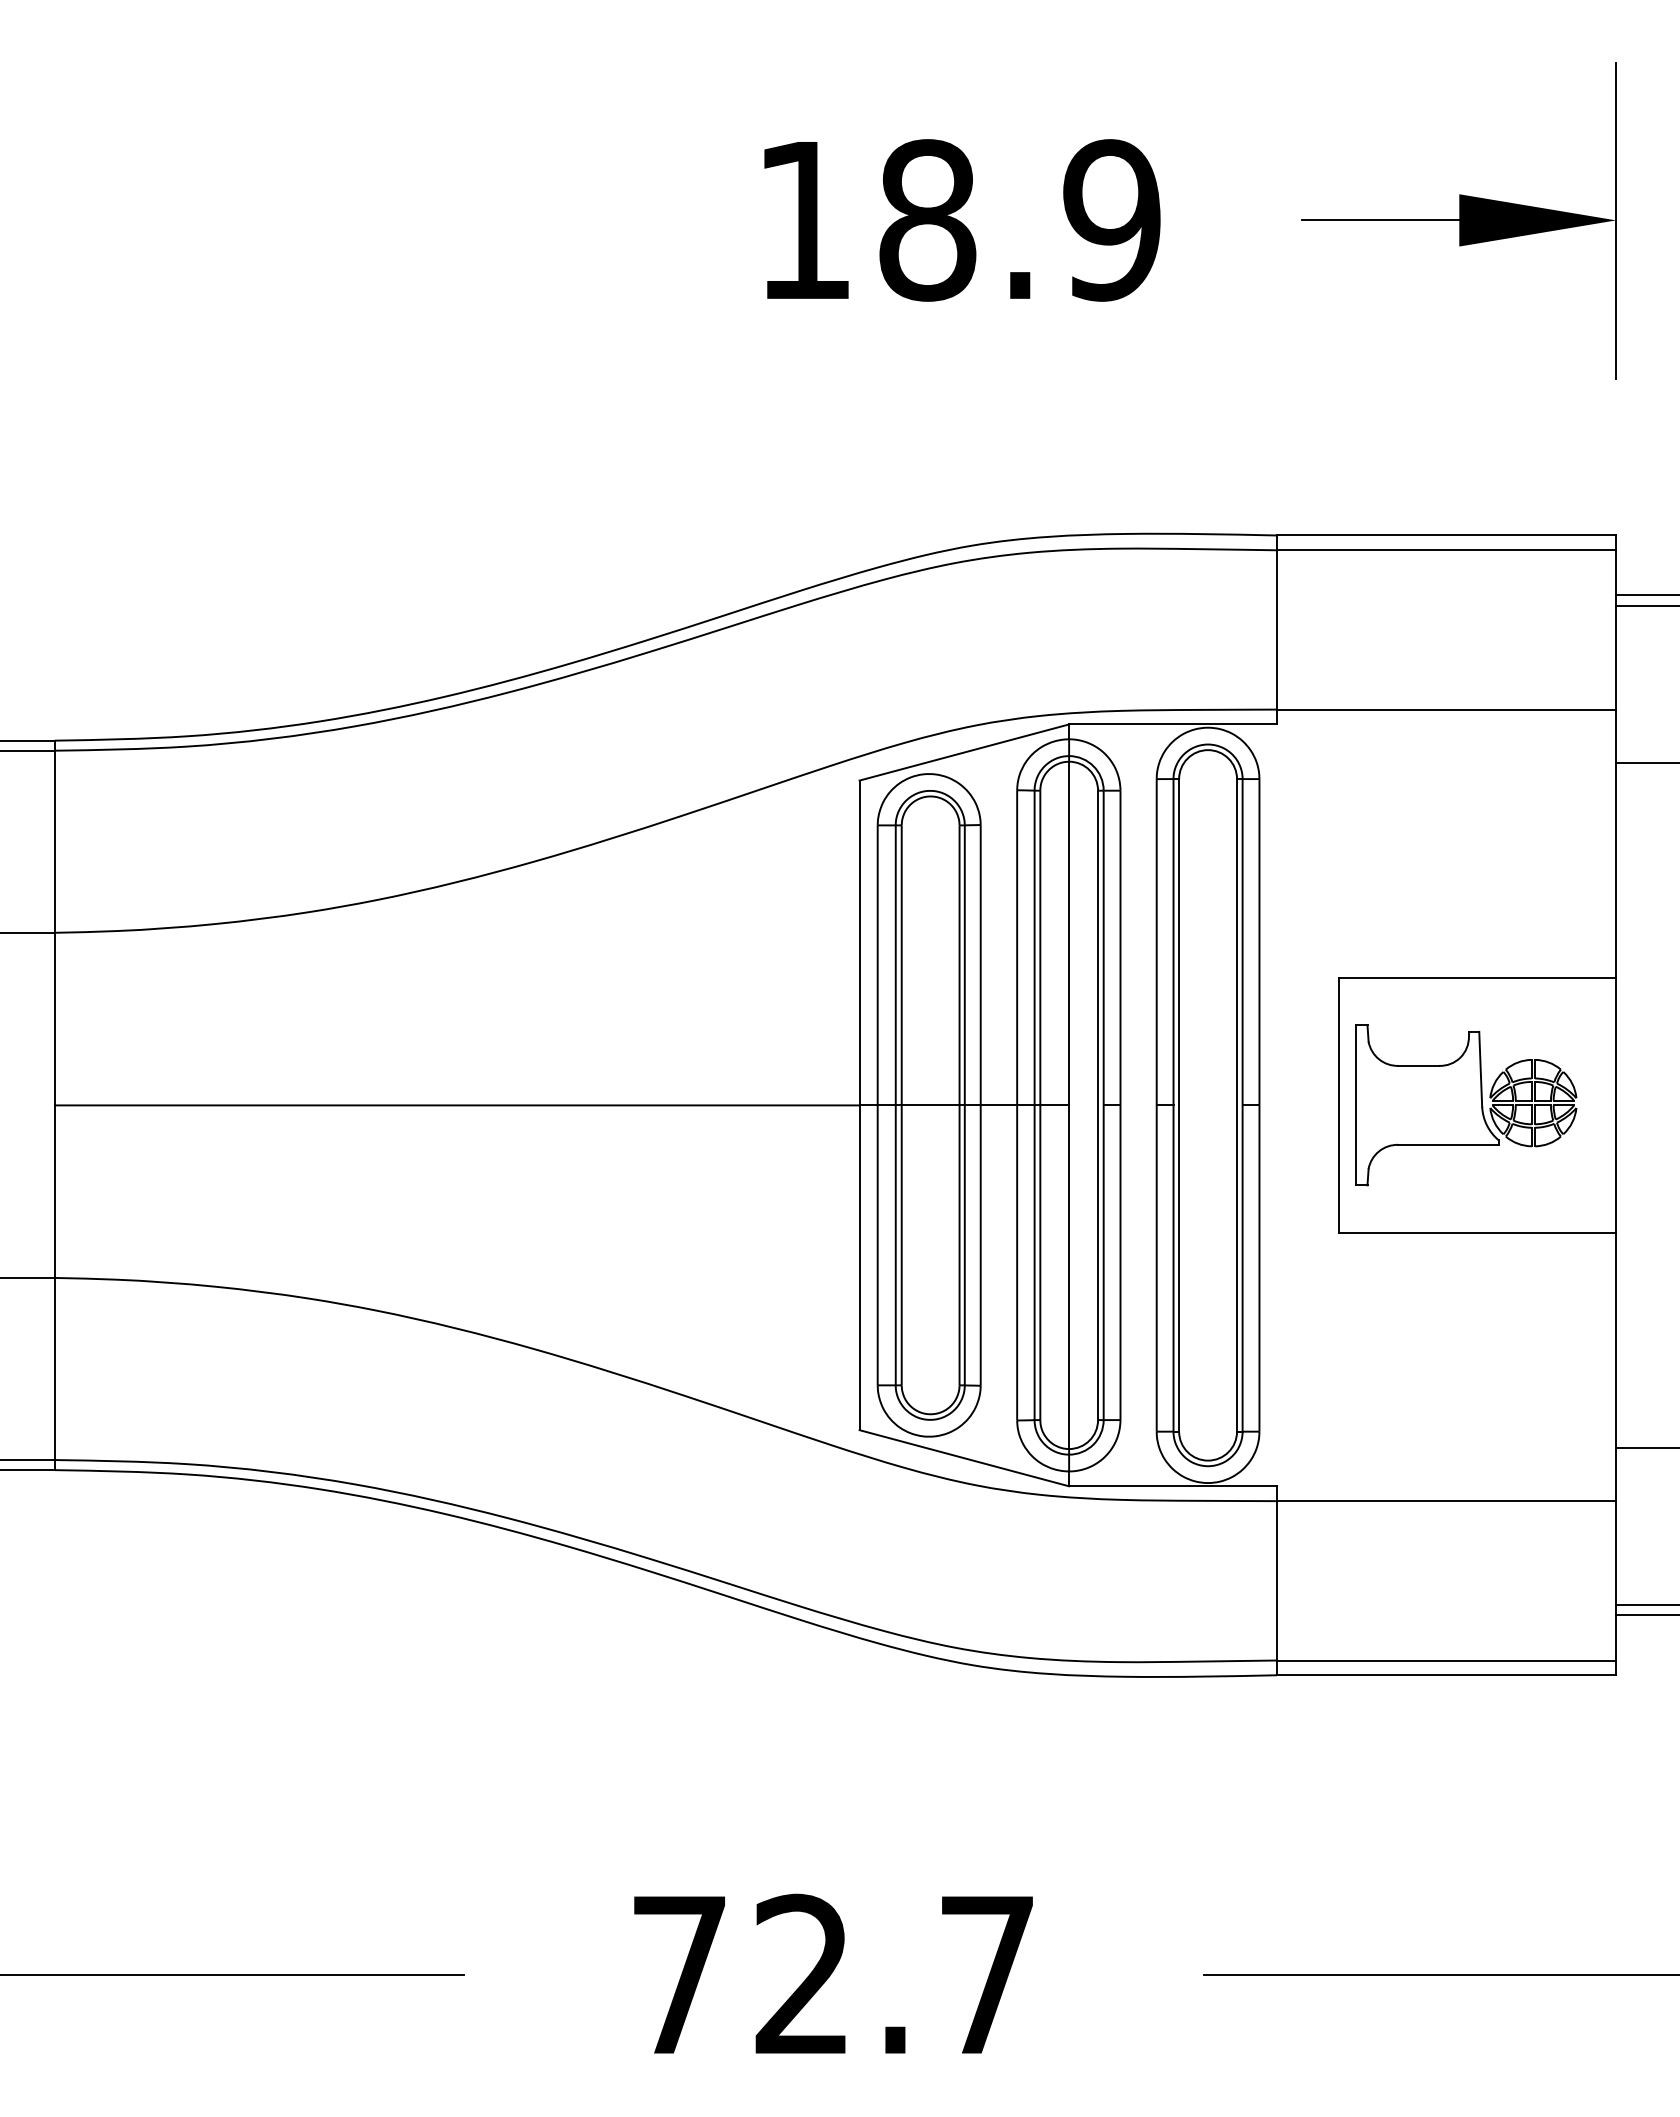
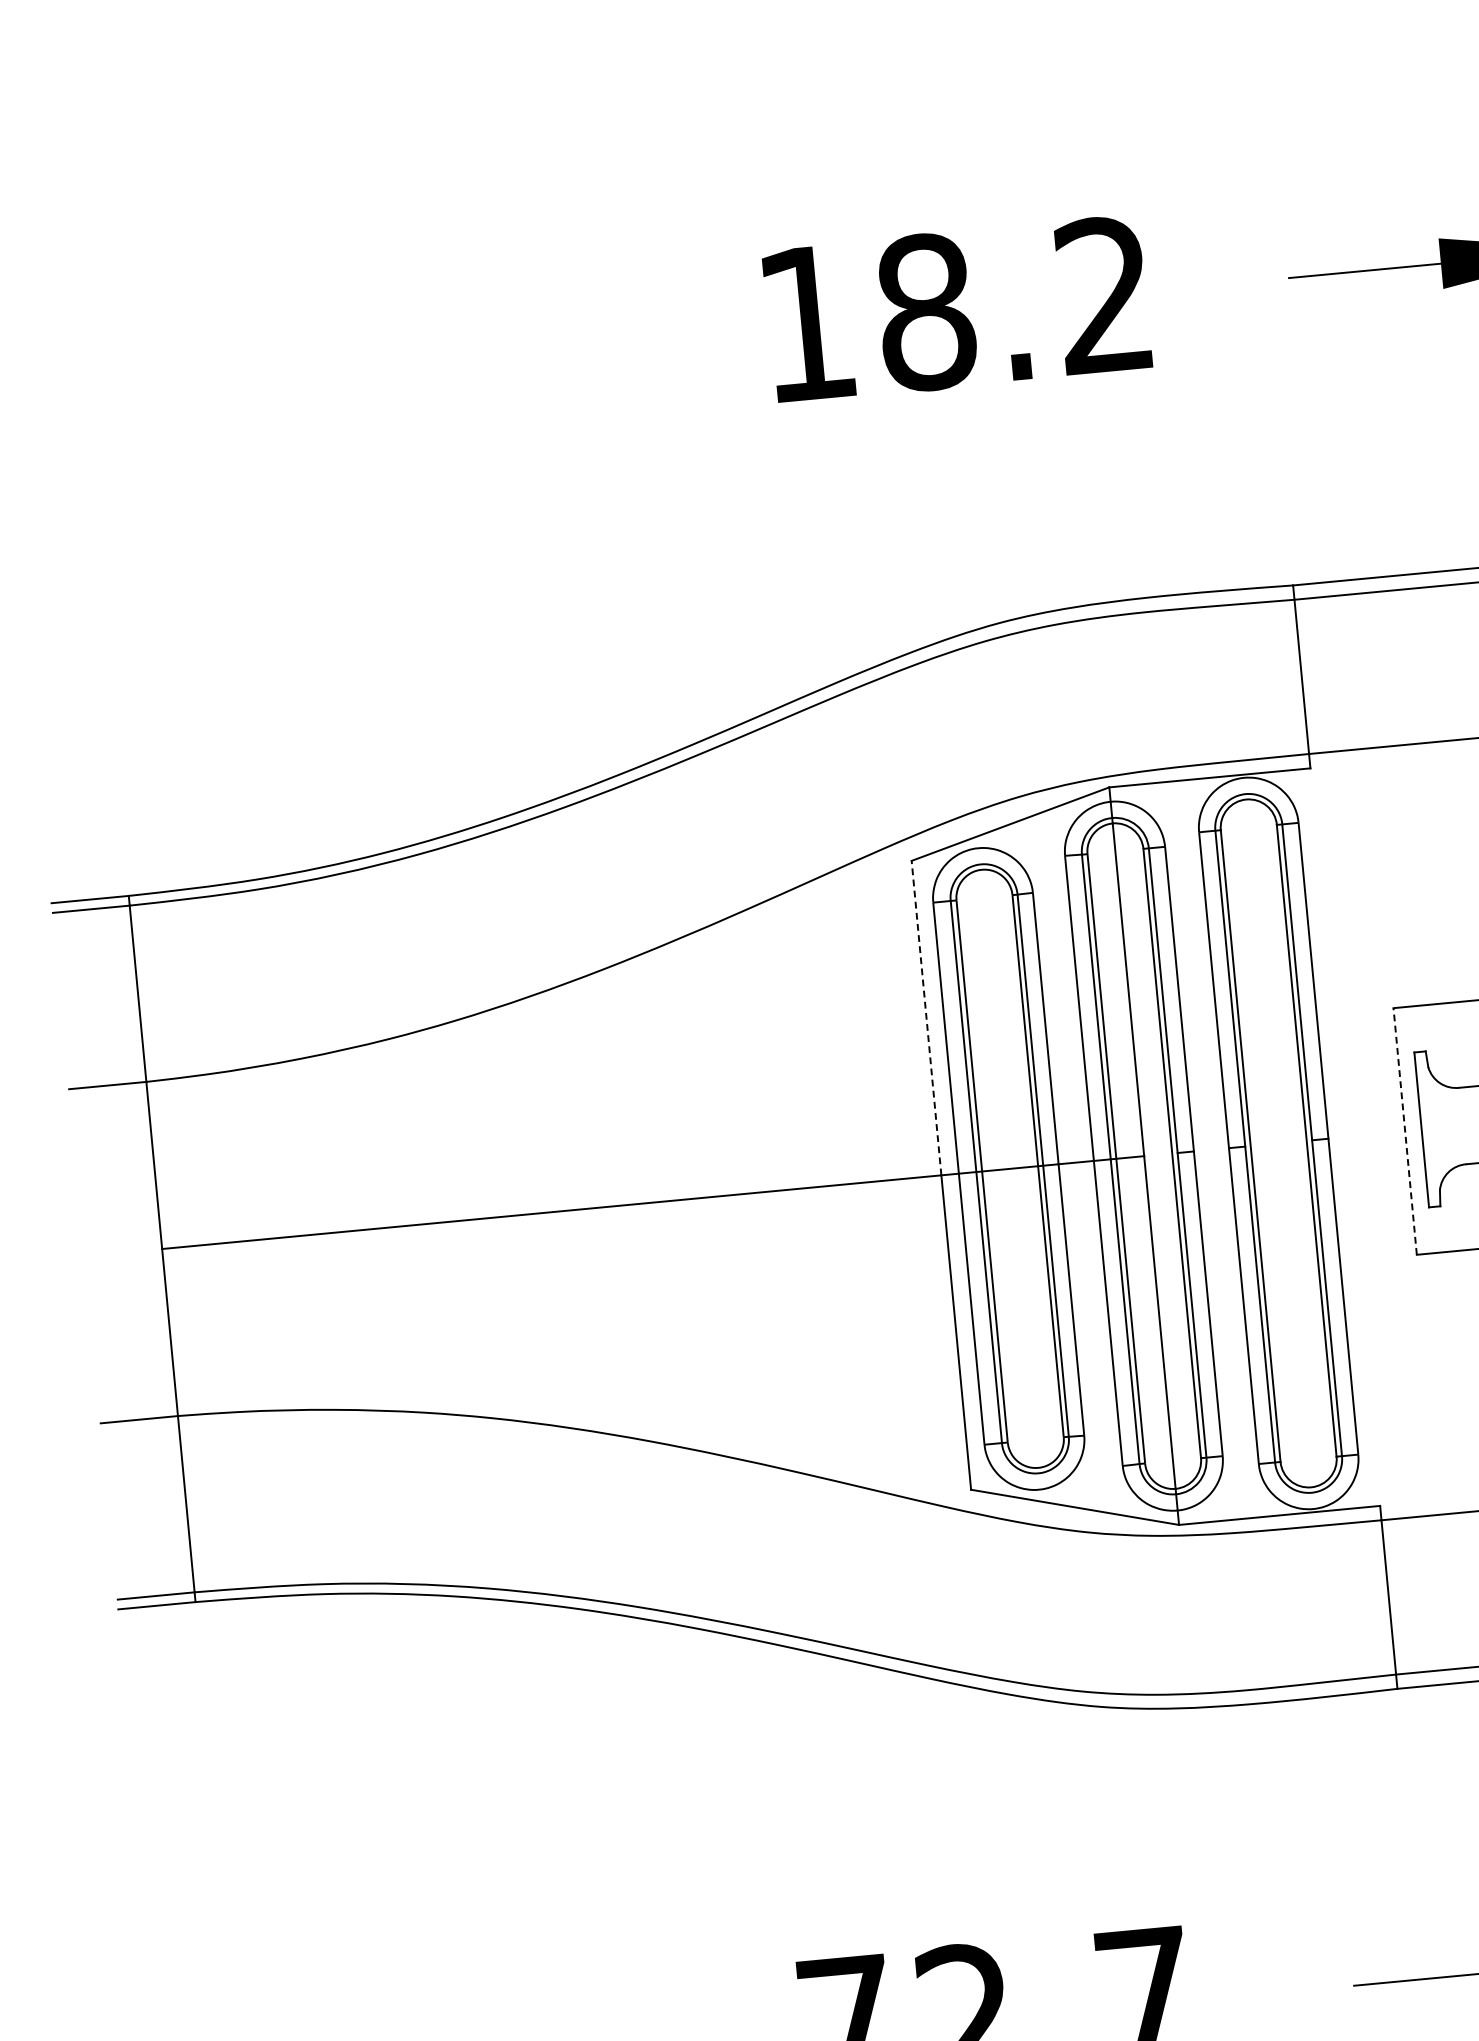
text: (1111, 220) -> (1104, 295), 18.9 -> 18.2
line: (859, 942) -> (926, 1017), solid -> dashed
line: (1338, 1104) -> (1404, 1130), solid -> dashed

